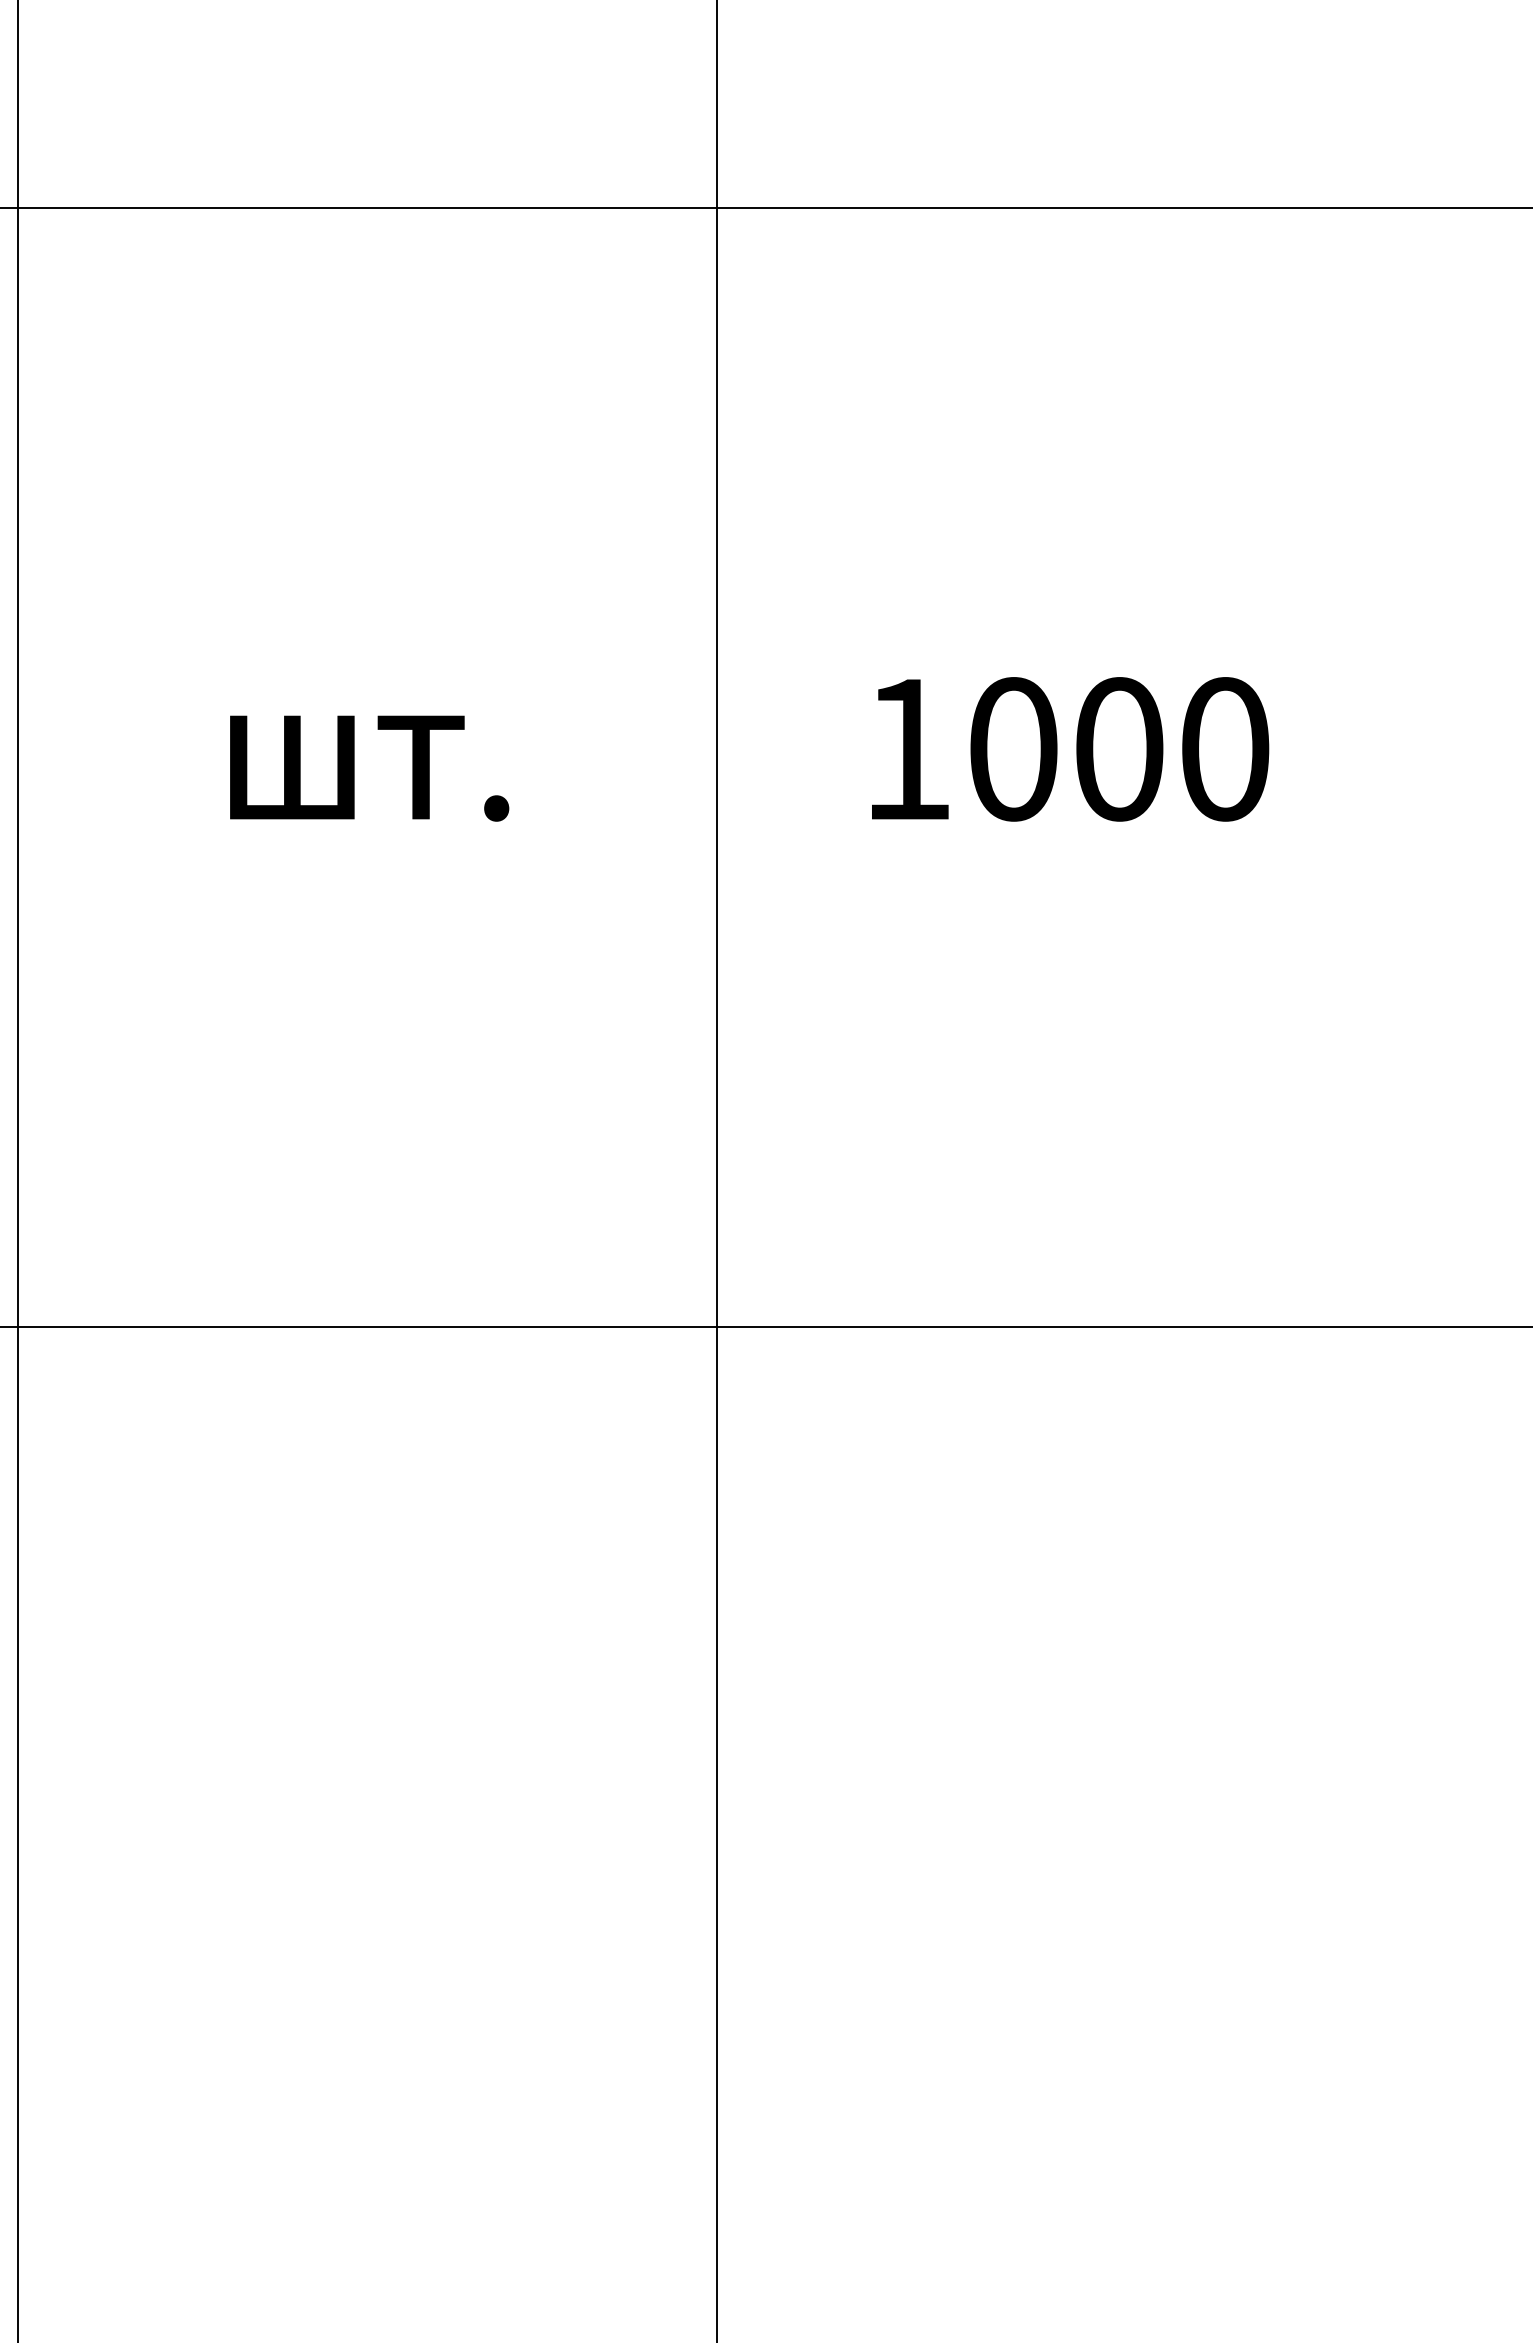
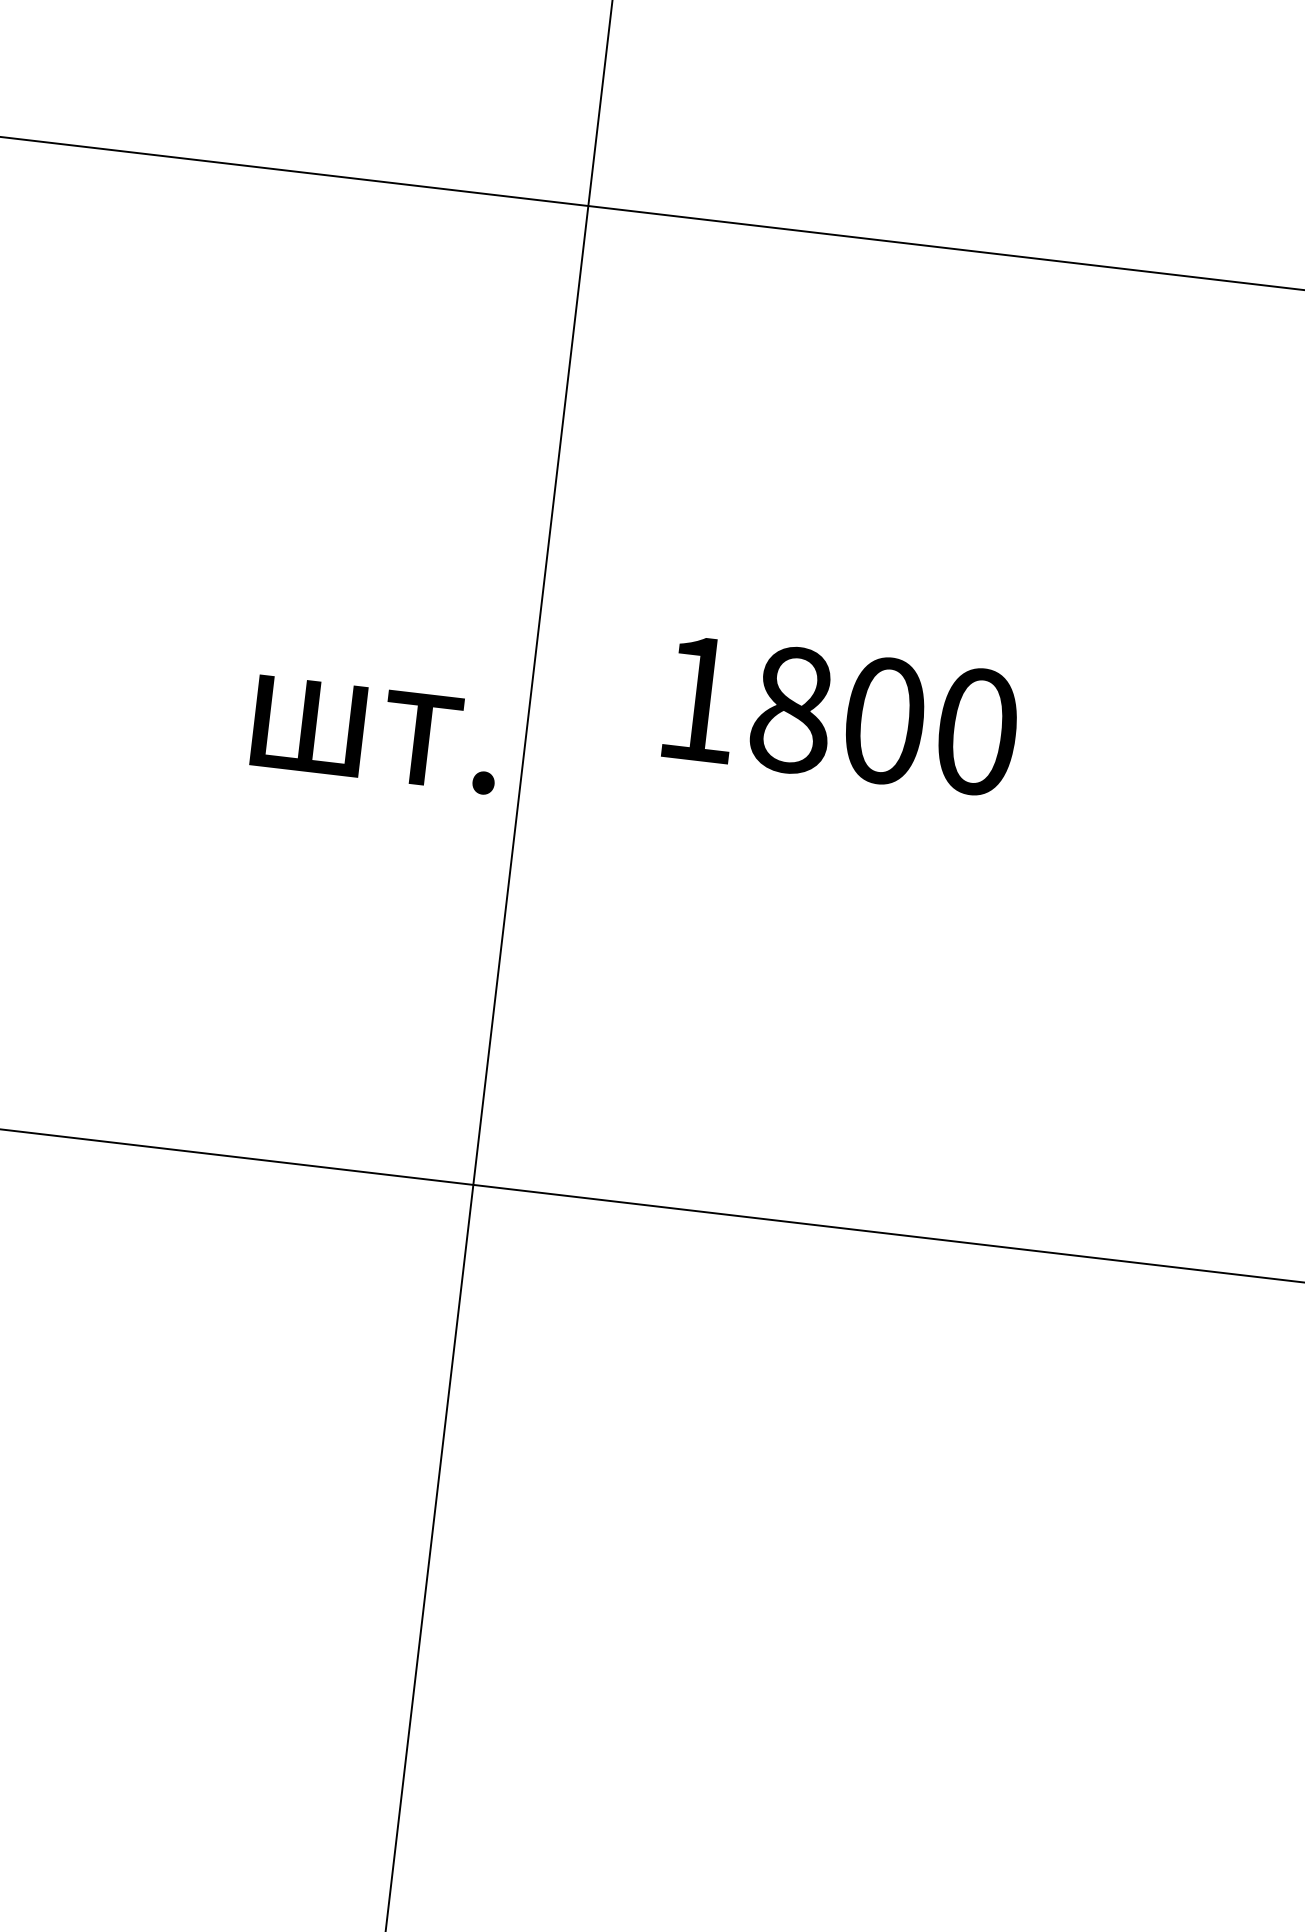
text: (1013, 749) -> (791, 710), 1000 -> 1800
text: (369, 768) -> (376, 734), moved

